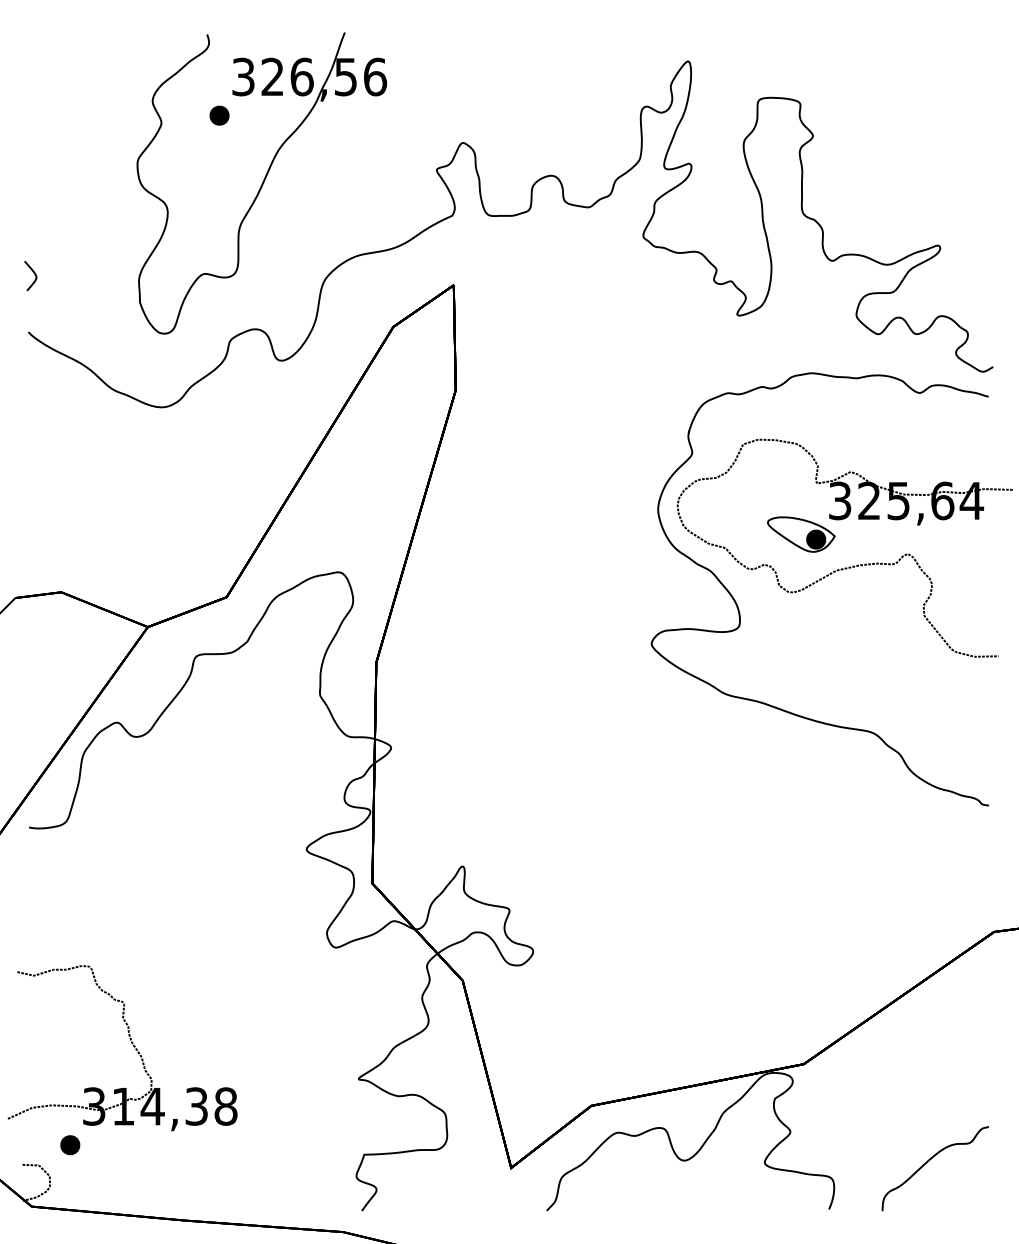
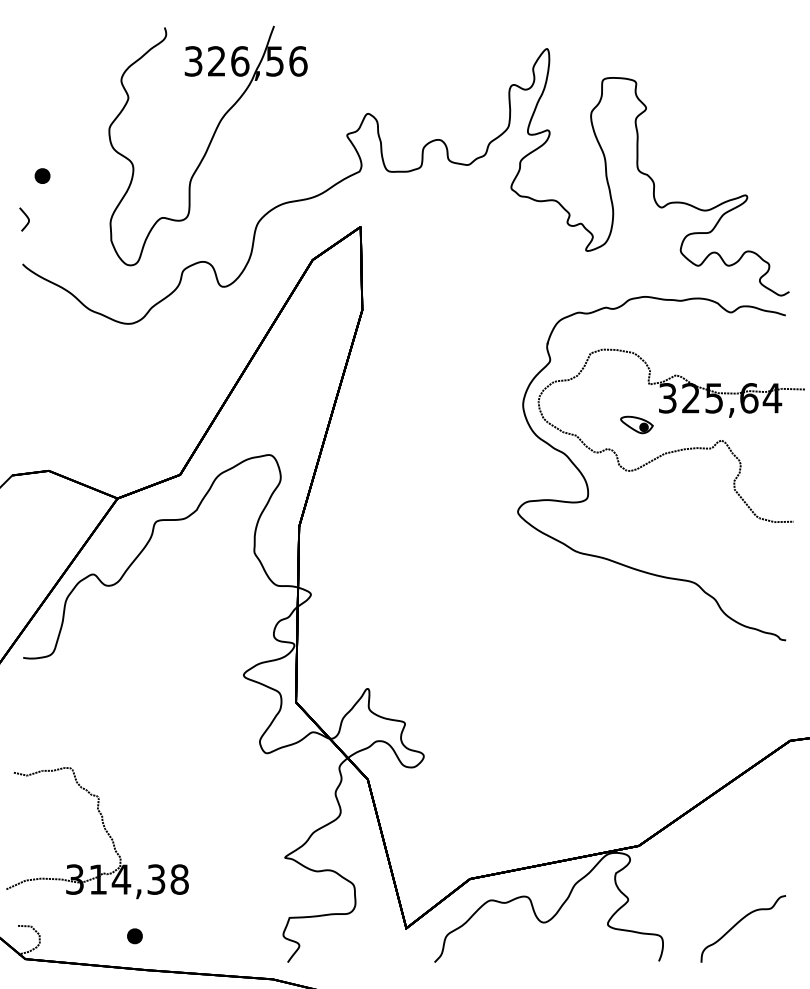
part: (219, 114) -> (42, 175), moved
part: (800, 533) -> (636, 424), size x0.6
part: (69, 1145) -> (134, 936), moved

